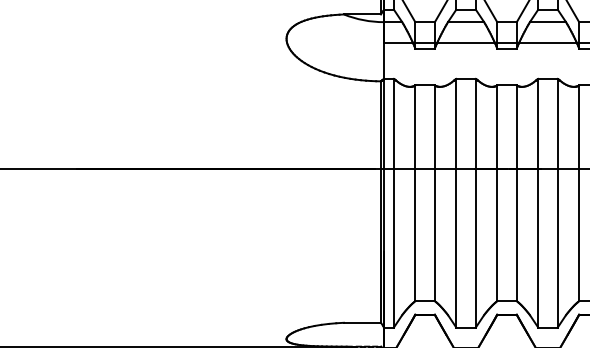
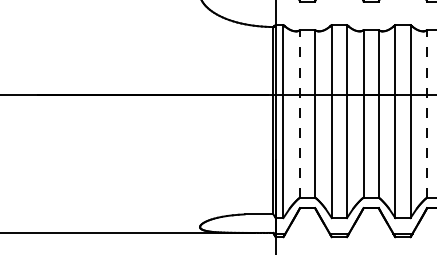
line: (415, 193) -> (300, 114), solid -> dashed
line: (579, 193) -> (427, 114), solid -> dashed

